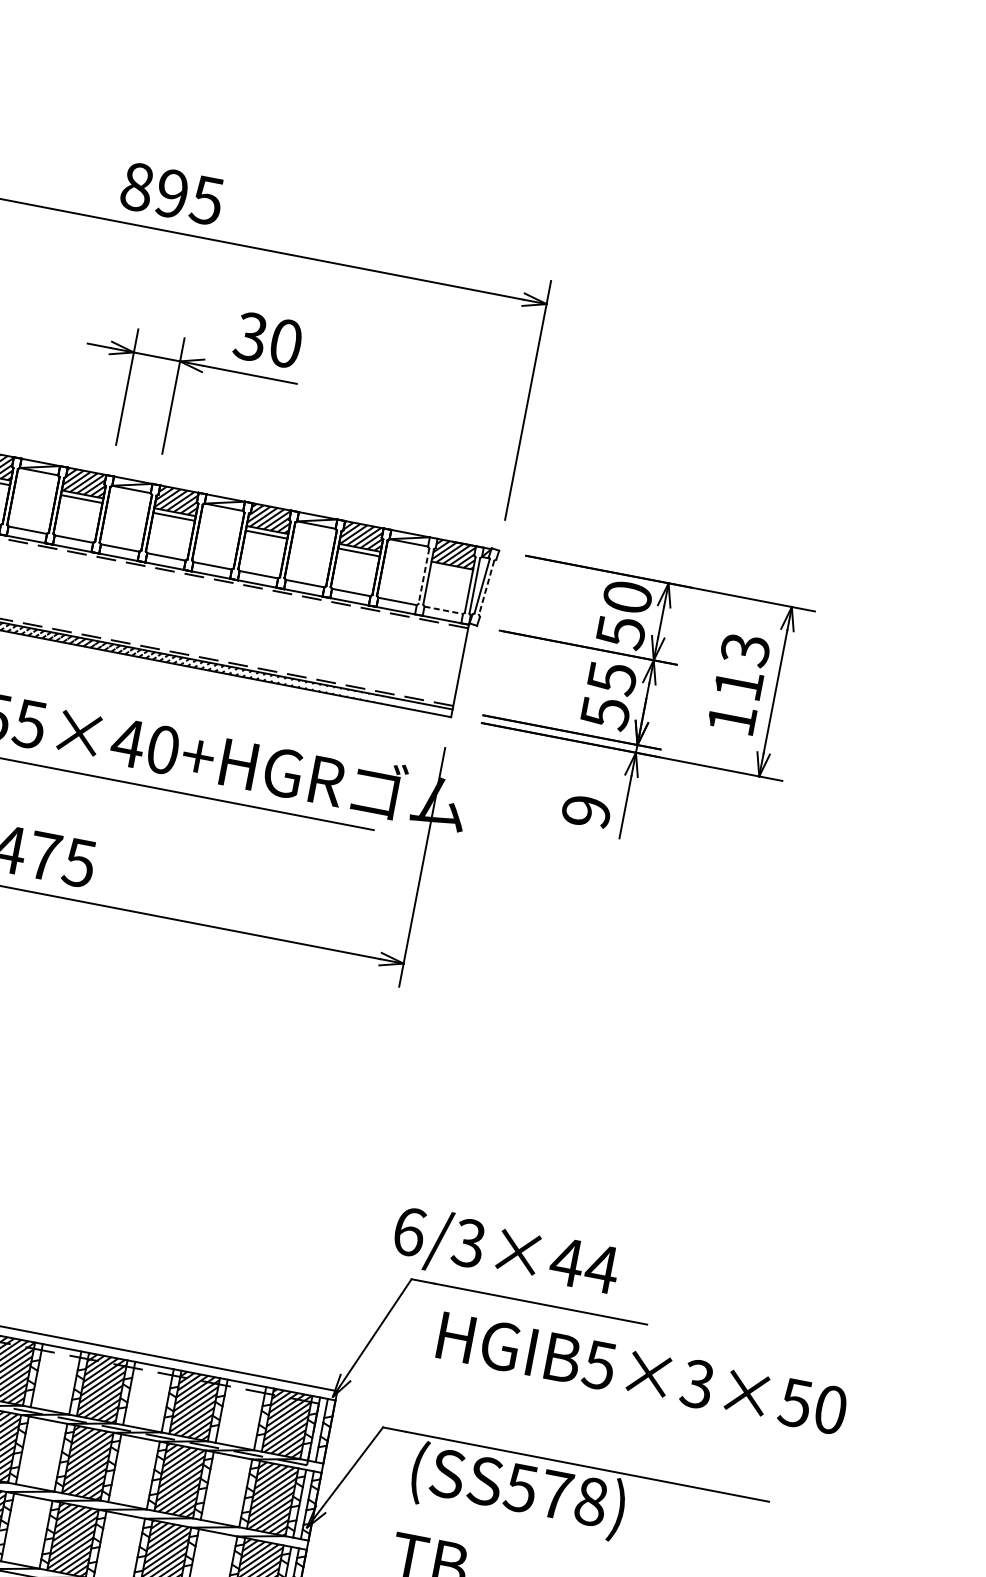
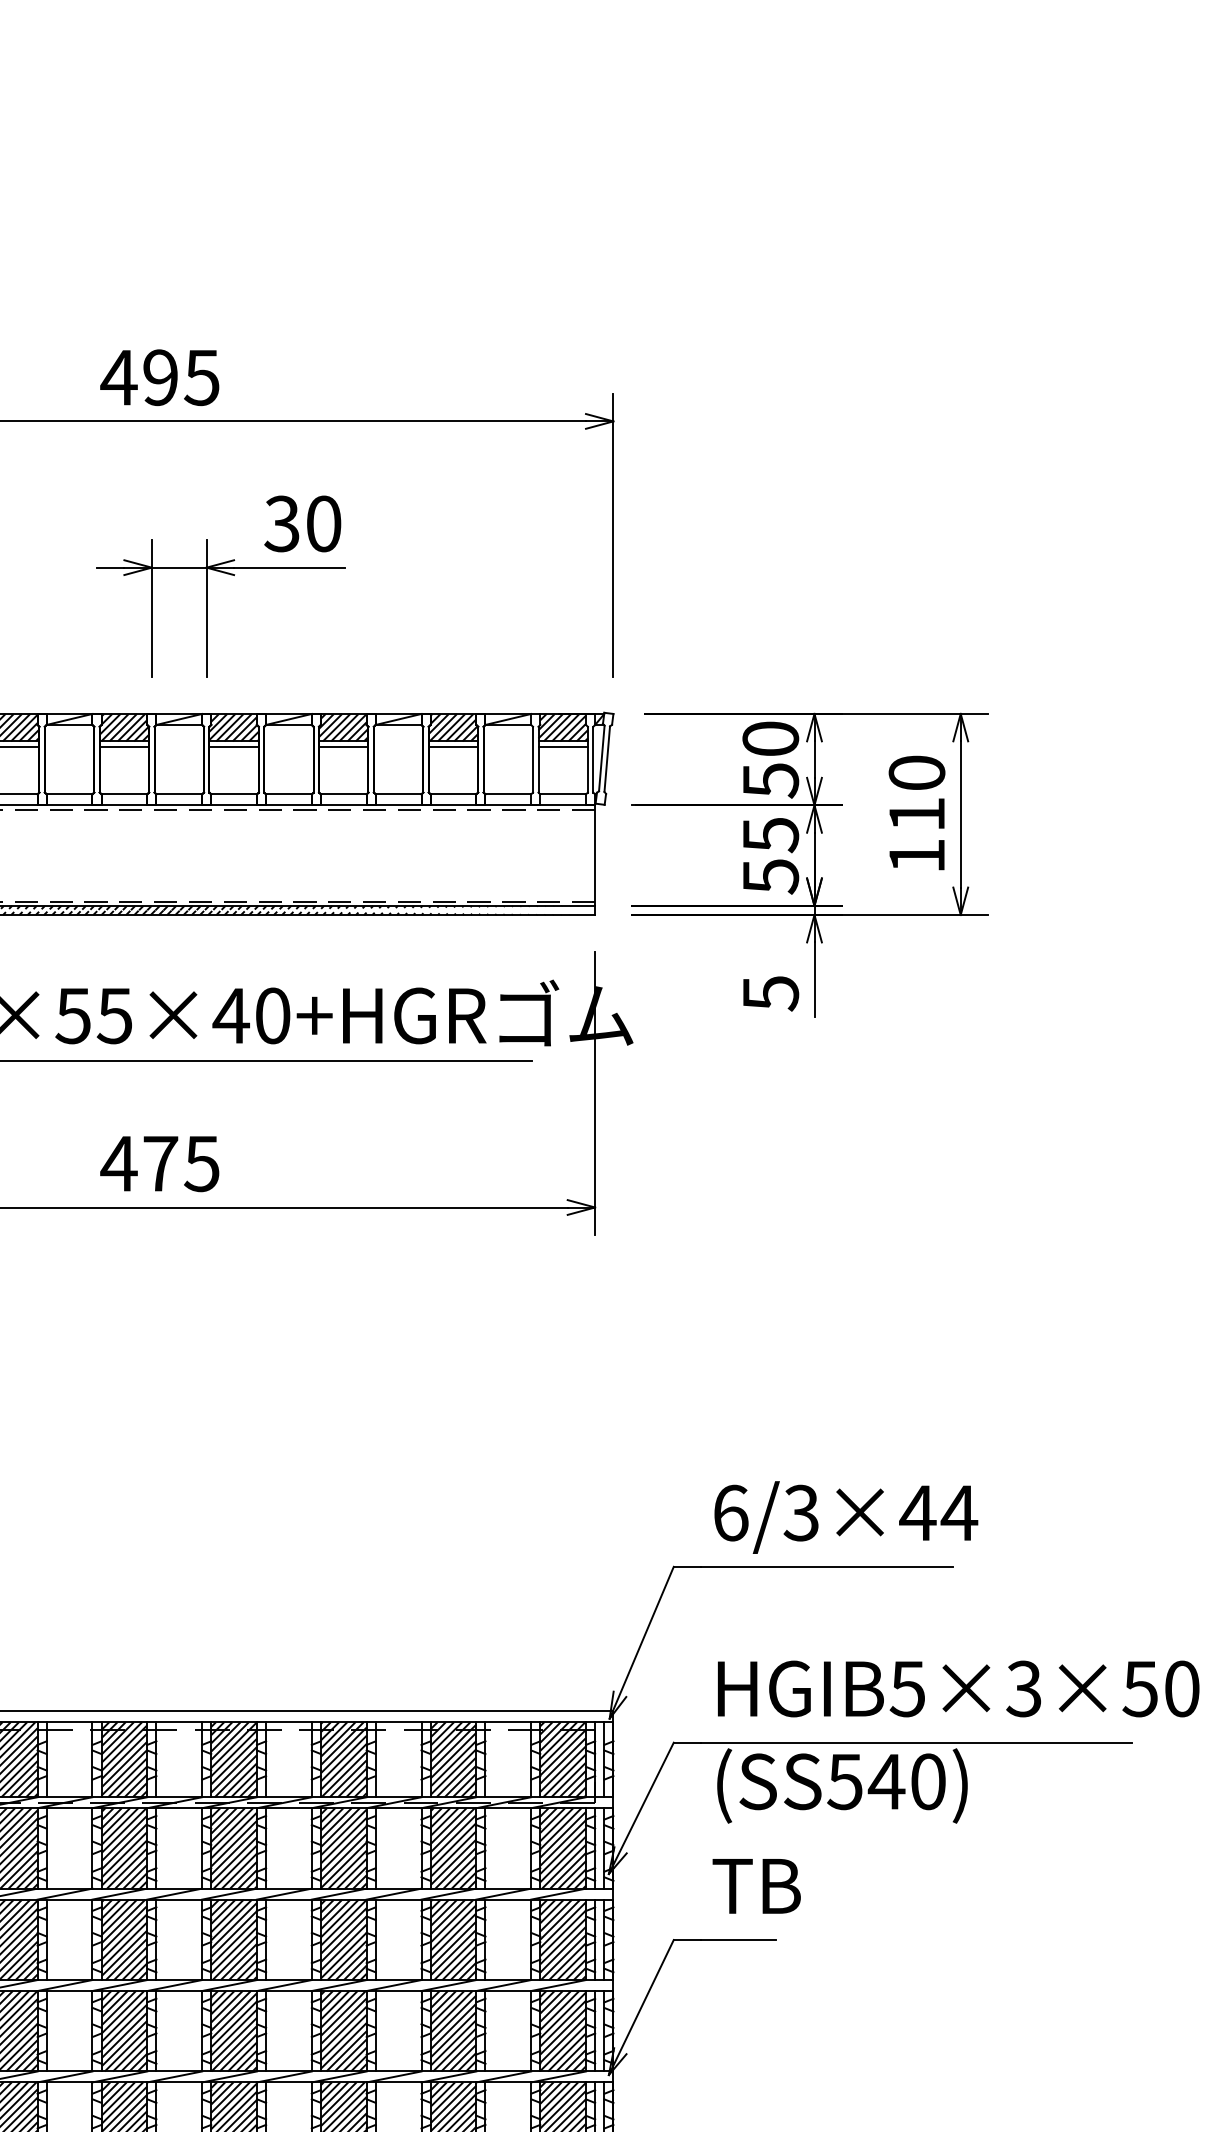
text: (136, 186) -> (118, 377), 895 -> 495
line: (450, 569) -> (562, 746), added
line: (424, 576) -> (533, 759), dashed -> solid
line: (486, 588) -> (607, 759), dashed -> solid
line: (444, 610) -> (563, 794), dashed -> solid
text: (744, 650) -> (916, 773), 113 -> 110
text: (586, 811) -> (770, 993), 9 -> 5
text: (506, 1254) -> (846, 1517), moved
text: (642, 1373) -> (958, 1688), moved
text: (572, 1497) -> (906, 1781), (SS578) -> (SS540)

